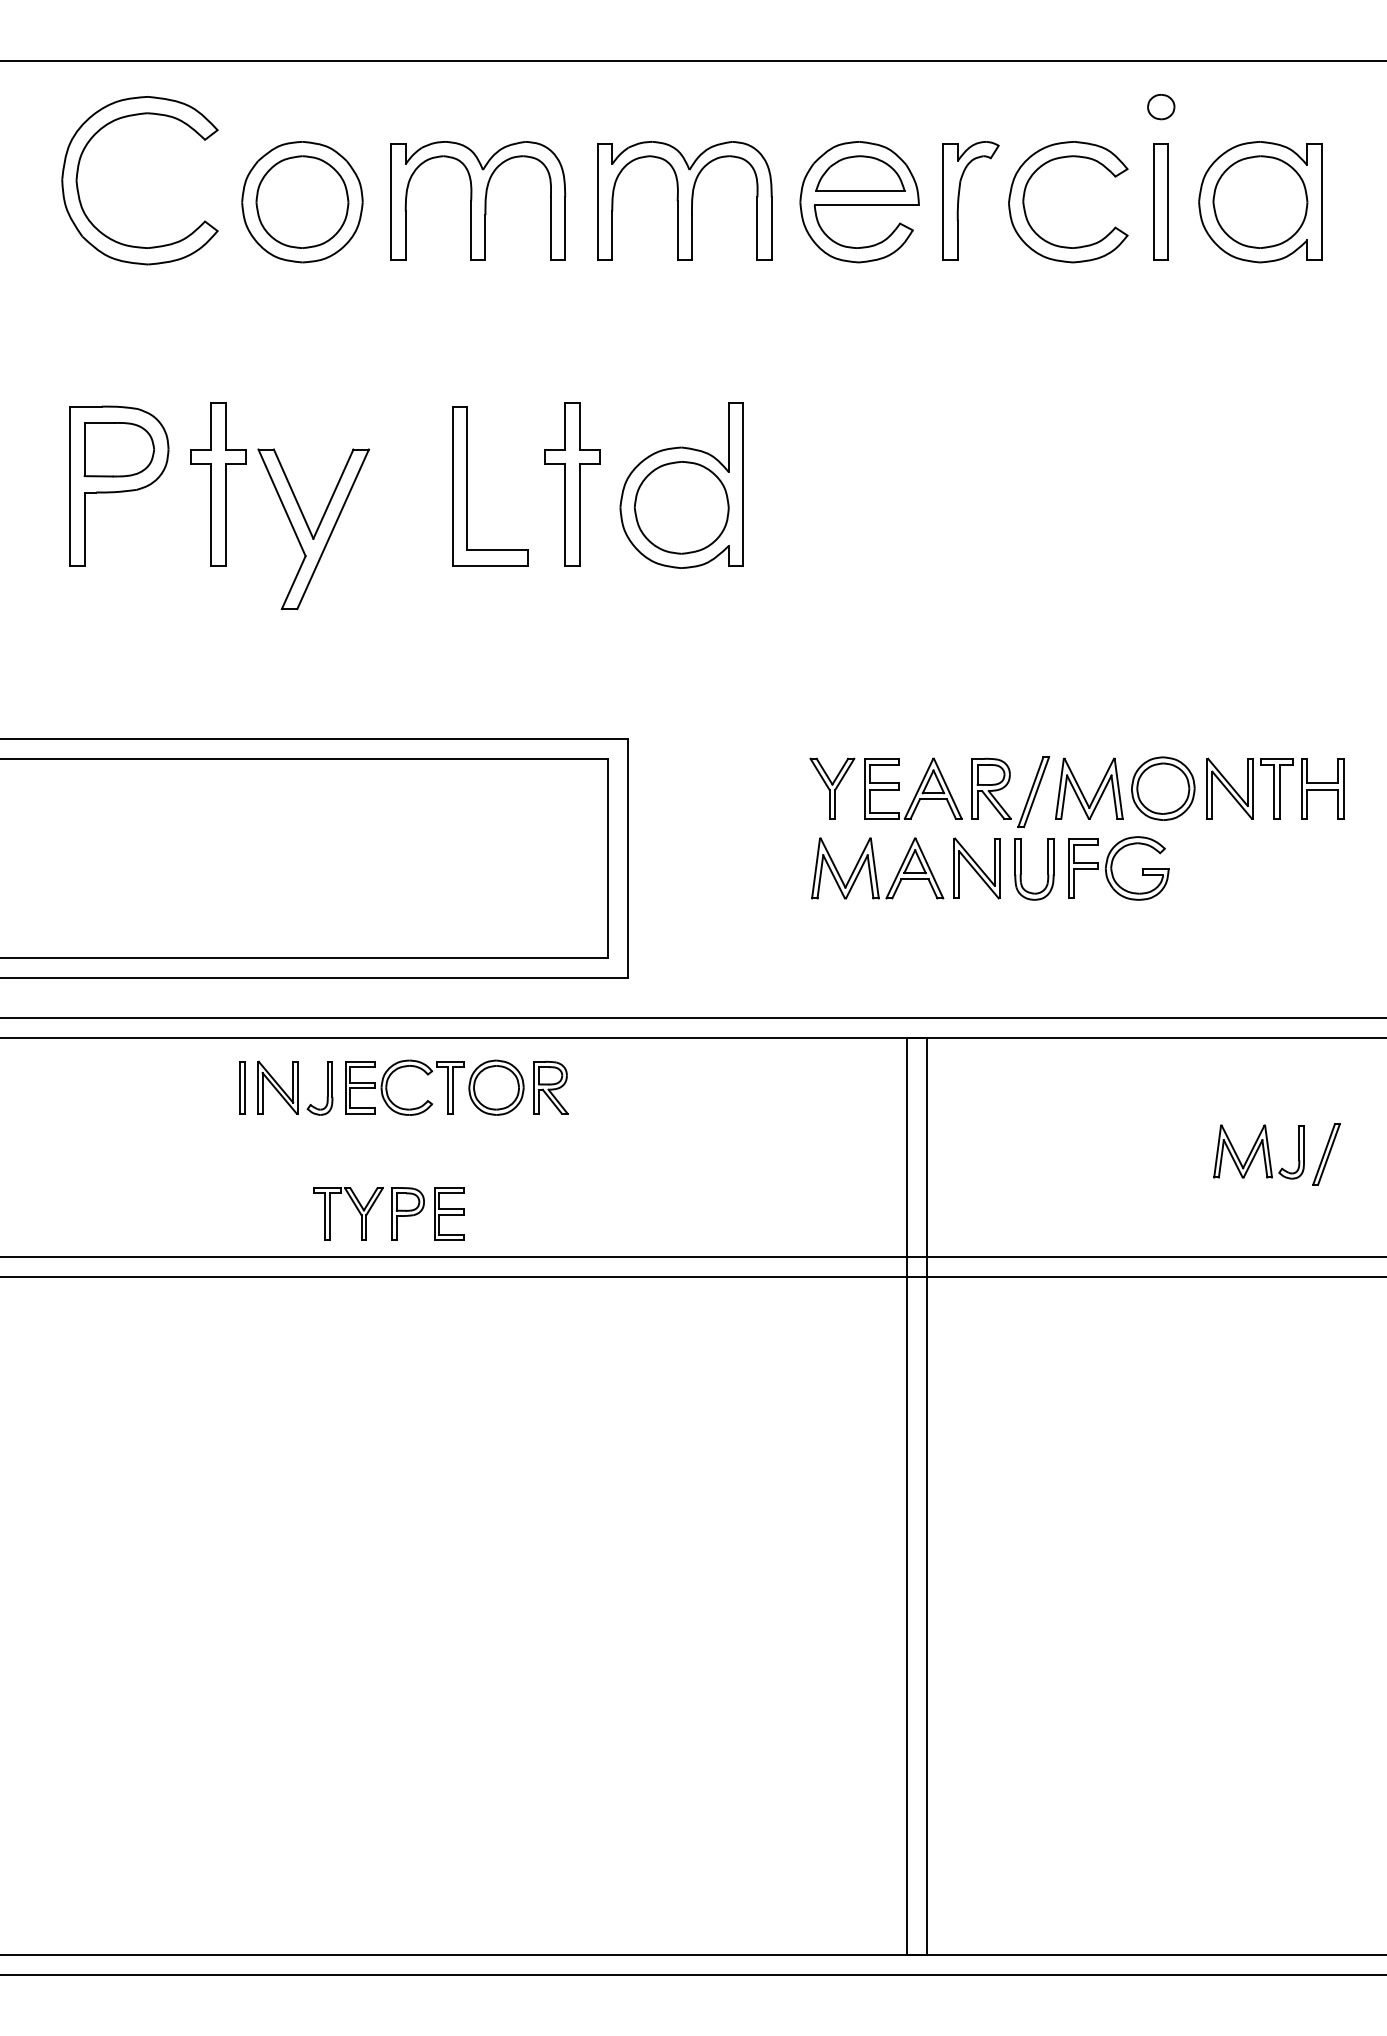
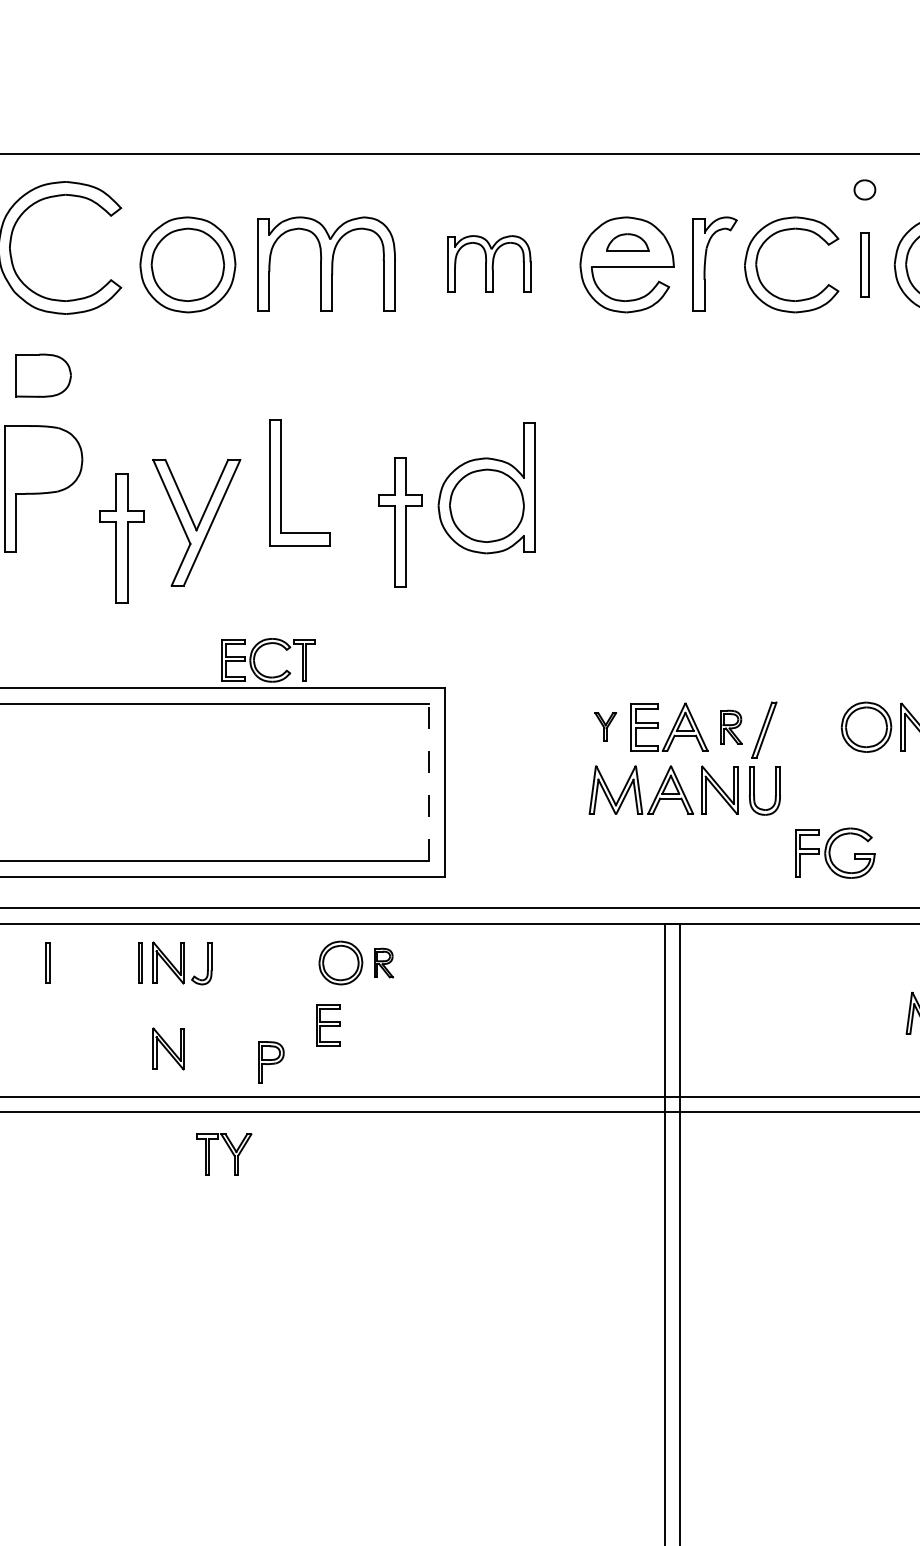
part: (860, 173) -> (627, 242), size x0.6
part: (684, 200) -> (489, 263), size x0.6
part: (1160, 201) -> (864, 264), size x0.7
part: (119, 449) -> (43, 375), moved
part: (218, 484) -> (121, 538), moved
part: (572, 484) -> (400, 522), moved
part: (467, 486) -> (281, 482), moved
part: (832, 788) -> (605, 727), size x0.6
part: (991, 788) -> (731, 727), size x0.7
part: (1082, 791) -> (802, 729), removed
line: (608, 858) -> (429, 782), solid -> dashed
part: (1118, 868) -> (835, 853), moved
part: (125, 1087) -> (48, 962), added
part: (387, 1087) -> (254, 660), moved
part: (550, 1087) -> (383, 962), size x0.7
part: (277, 1196) -> (168, 1048), added
part: (355, 1207) -> (229, 1149), moved
part: (449, 1213) -> (328, 1025), moved

